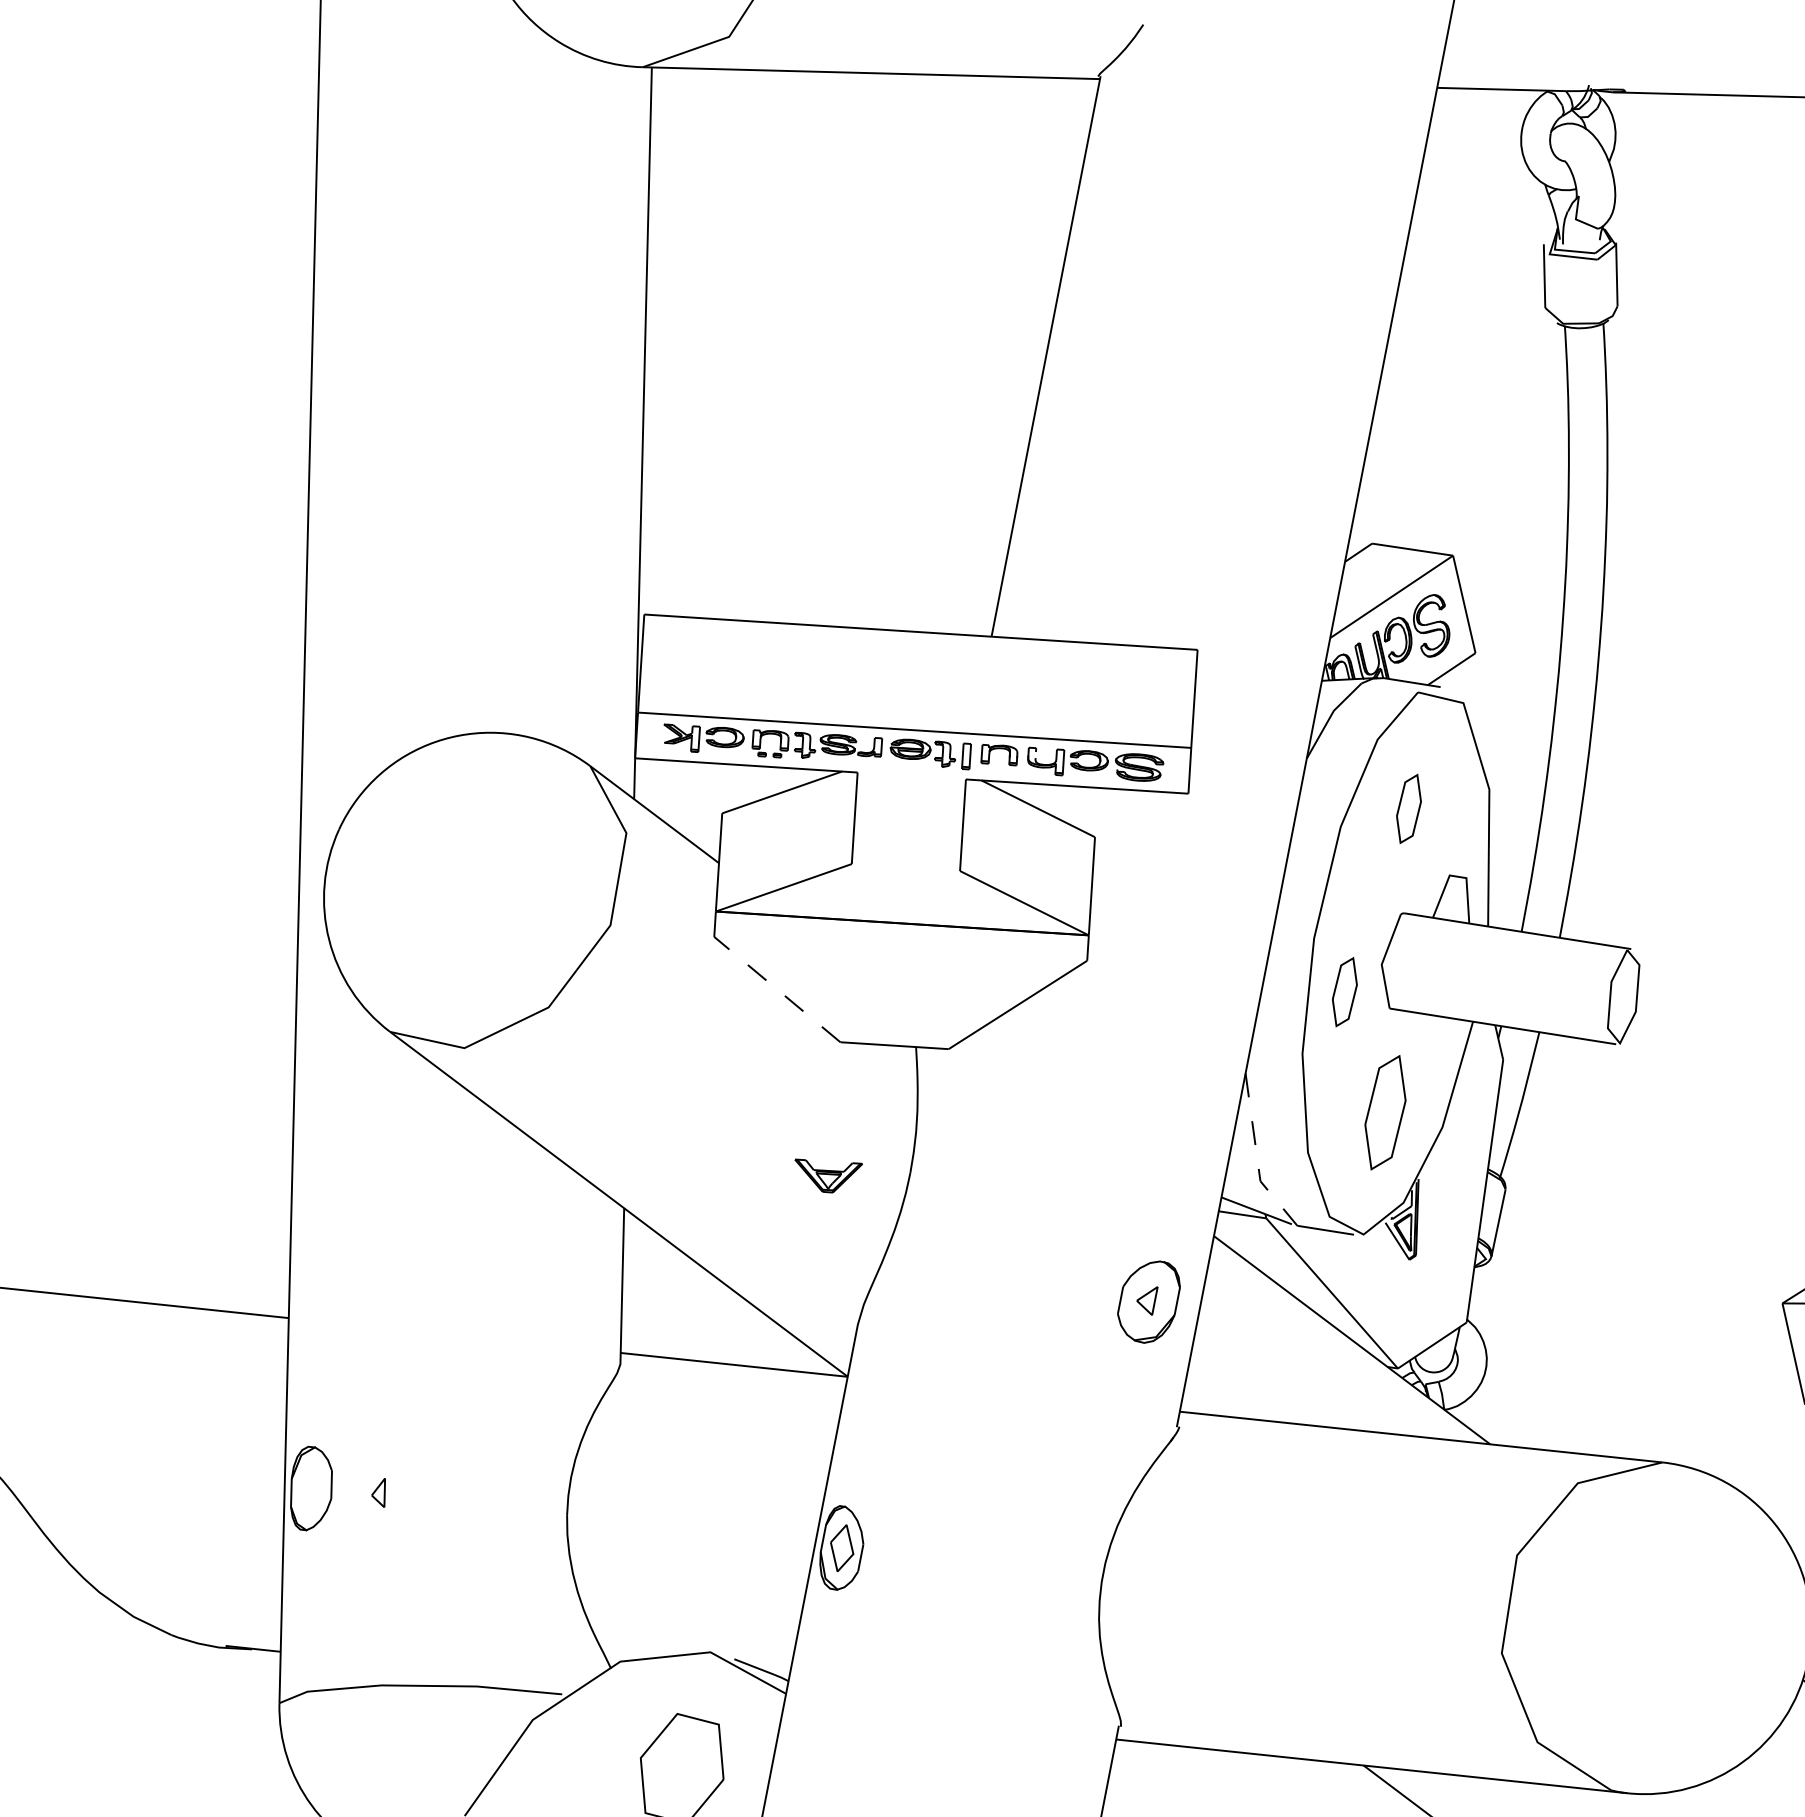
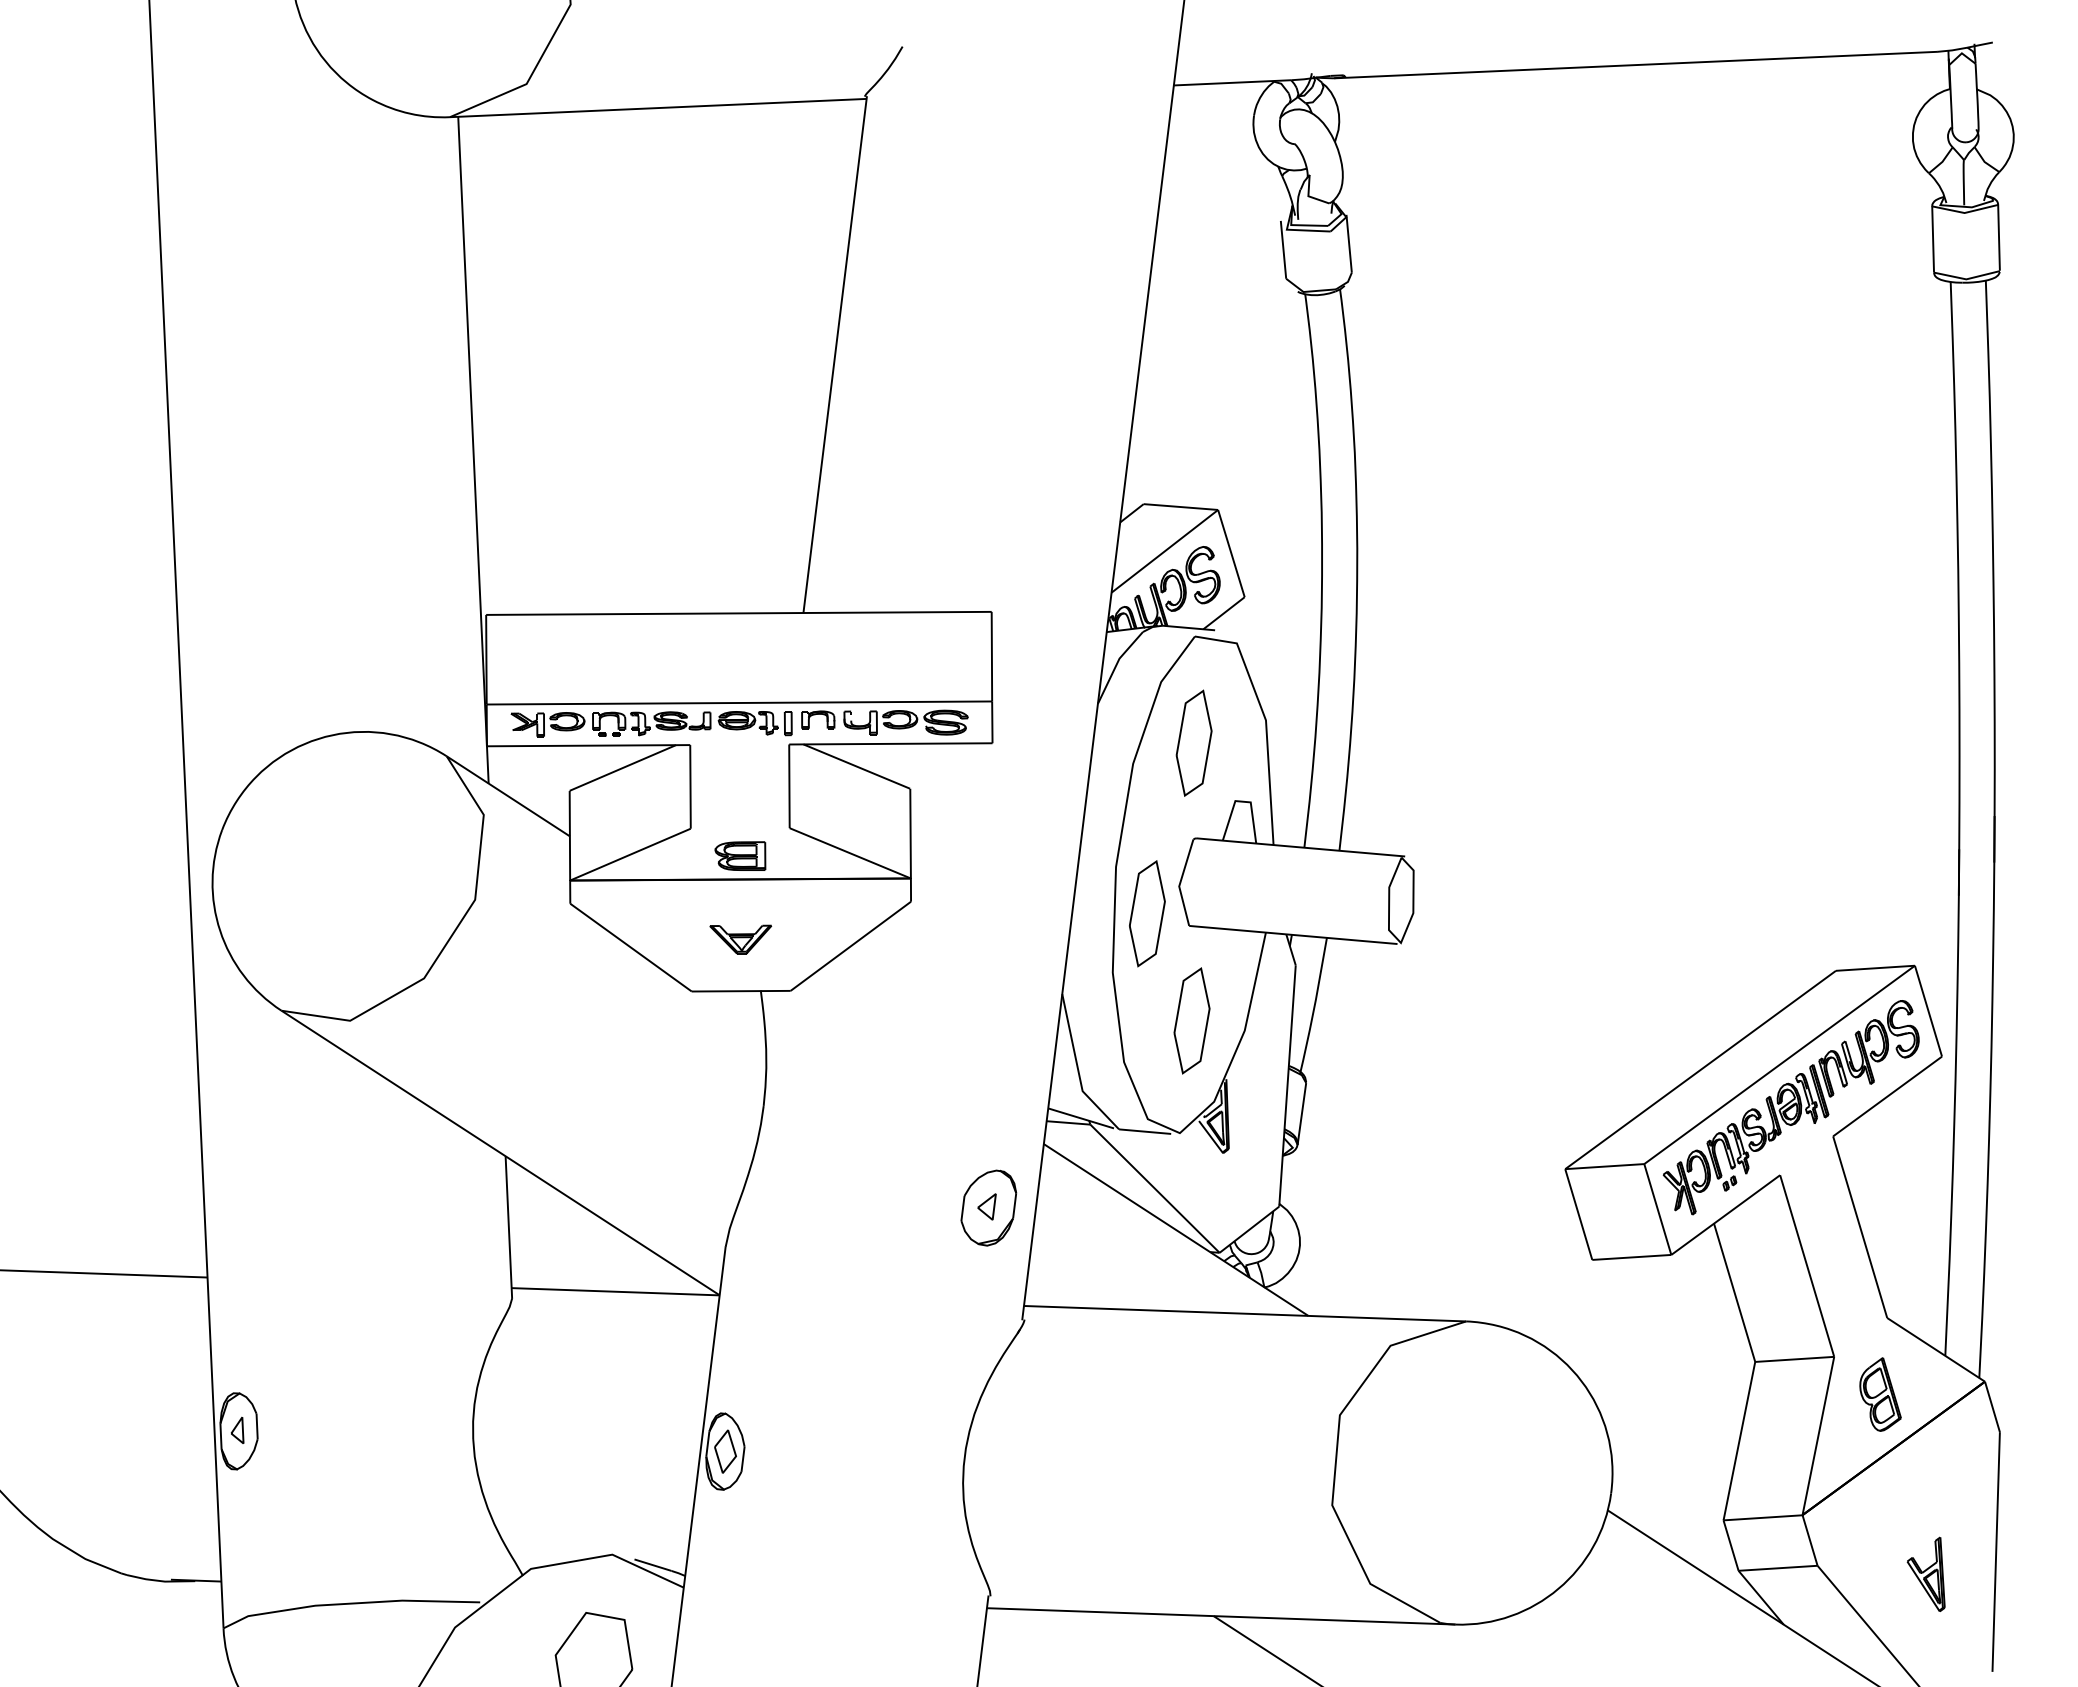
part: (1408, 808) -> (1193, 742), size x1.67
part: (904, 897) -> (740, 855), added
line: (777, 989) -> (631, 947), dashed -> solid
part: (1344, 991) -> (1147, 913), size x1.67
line: (1256, 1155) -> (1077, 1068), dashed -> solid
part: (827, 1176) -> (740, 939), moved
part: (378, 1491) -> (237, 1429), moved

